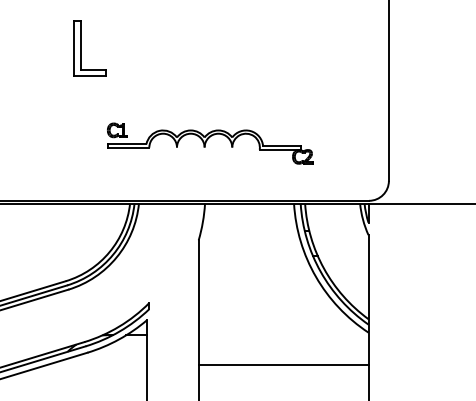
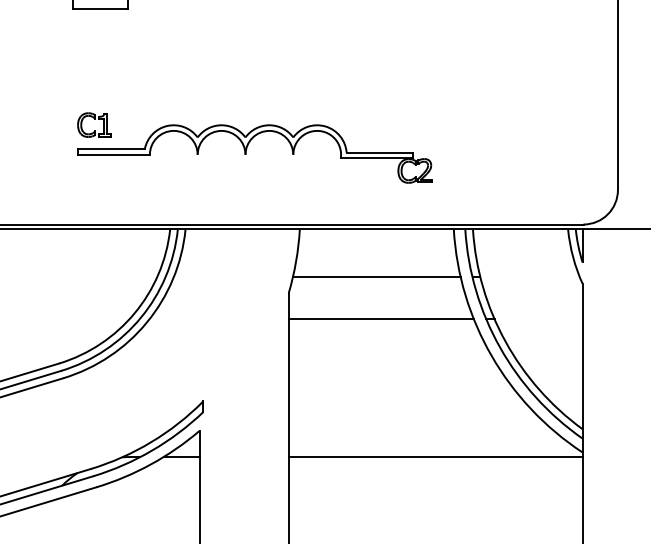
part: (210, 143) -> (255, 147), moved
line: (249, 231) -> (376, 277), added
line: (251, 255) -> (380, 319), added
line: (283, 365) -> (435, 457), moved

